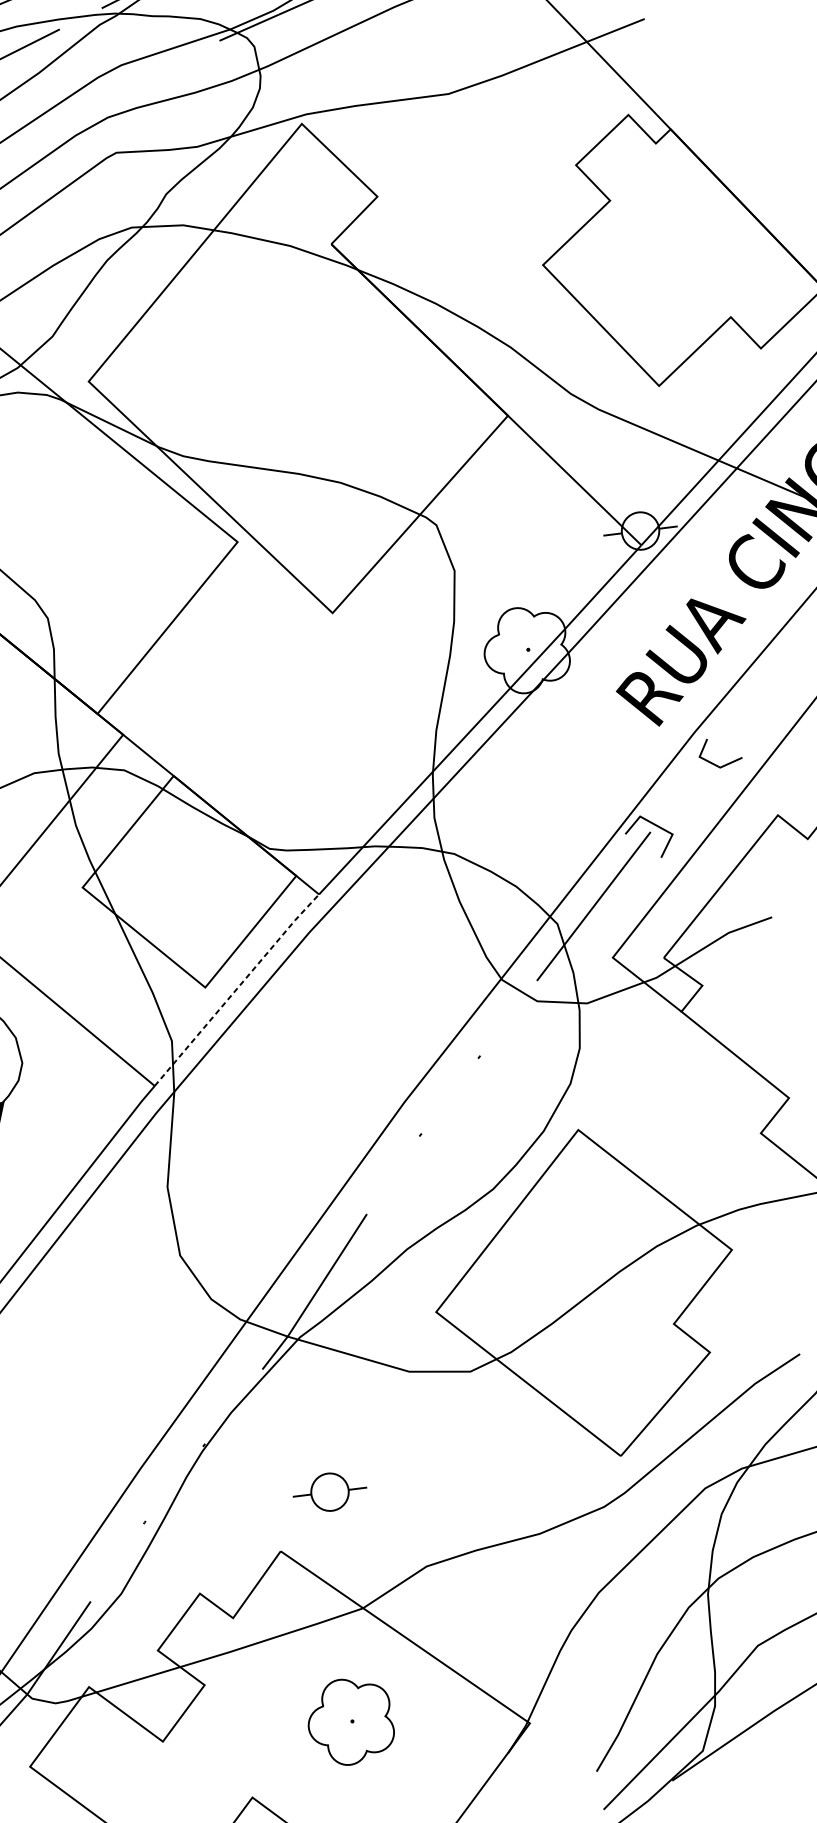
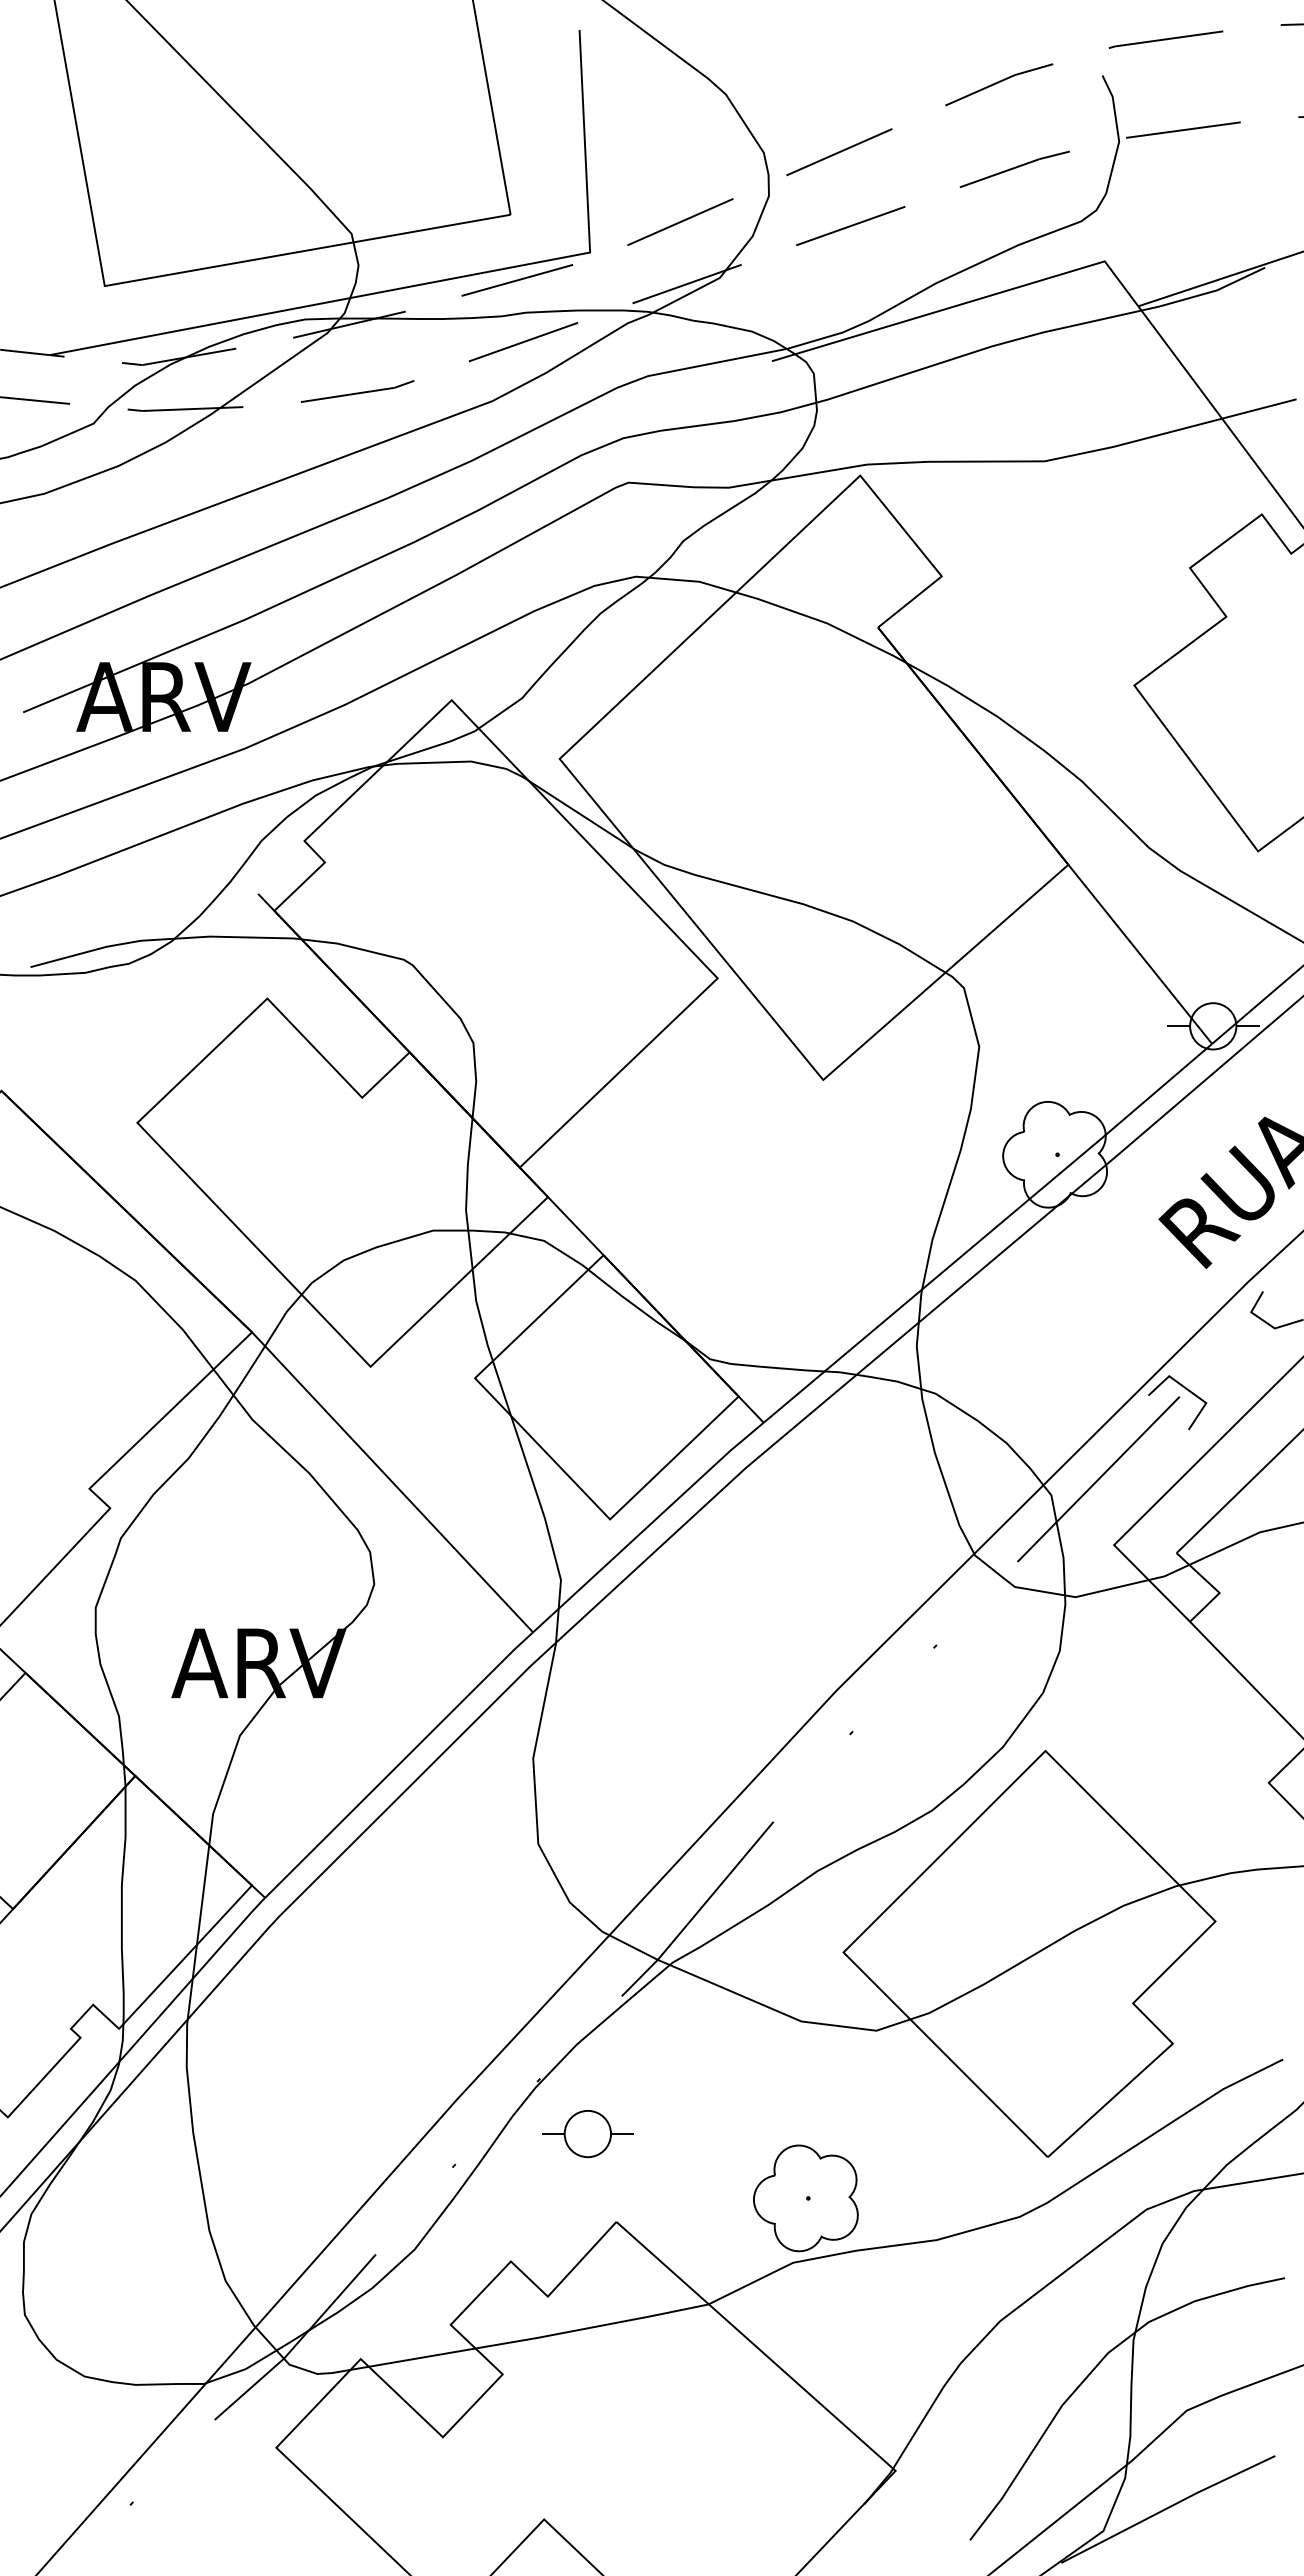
line: (236, 989) -> (648, 1526), dashed -> solid
part: (329, 1492) -> (587, 2134), moved
part: (350, 1721) -> (805, 2198), moved

